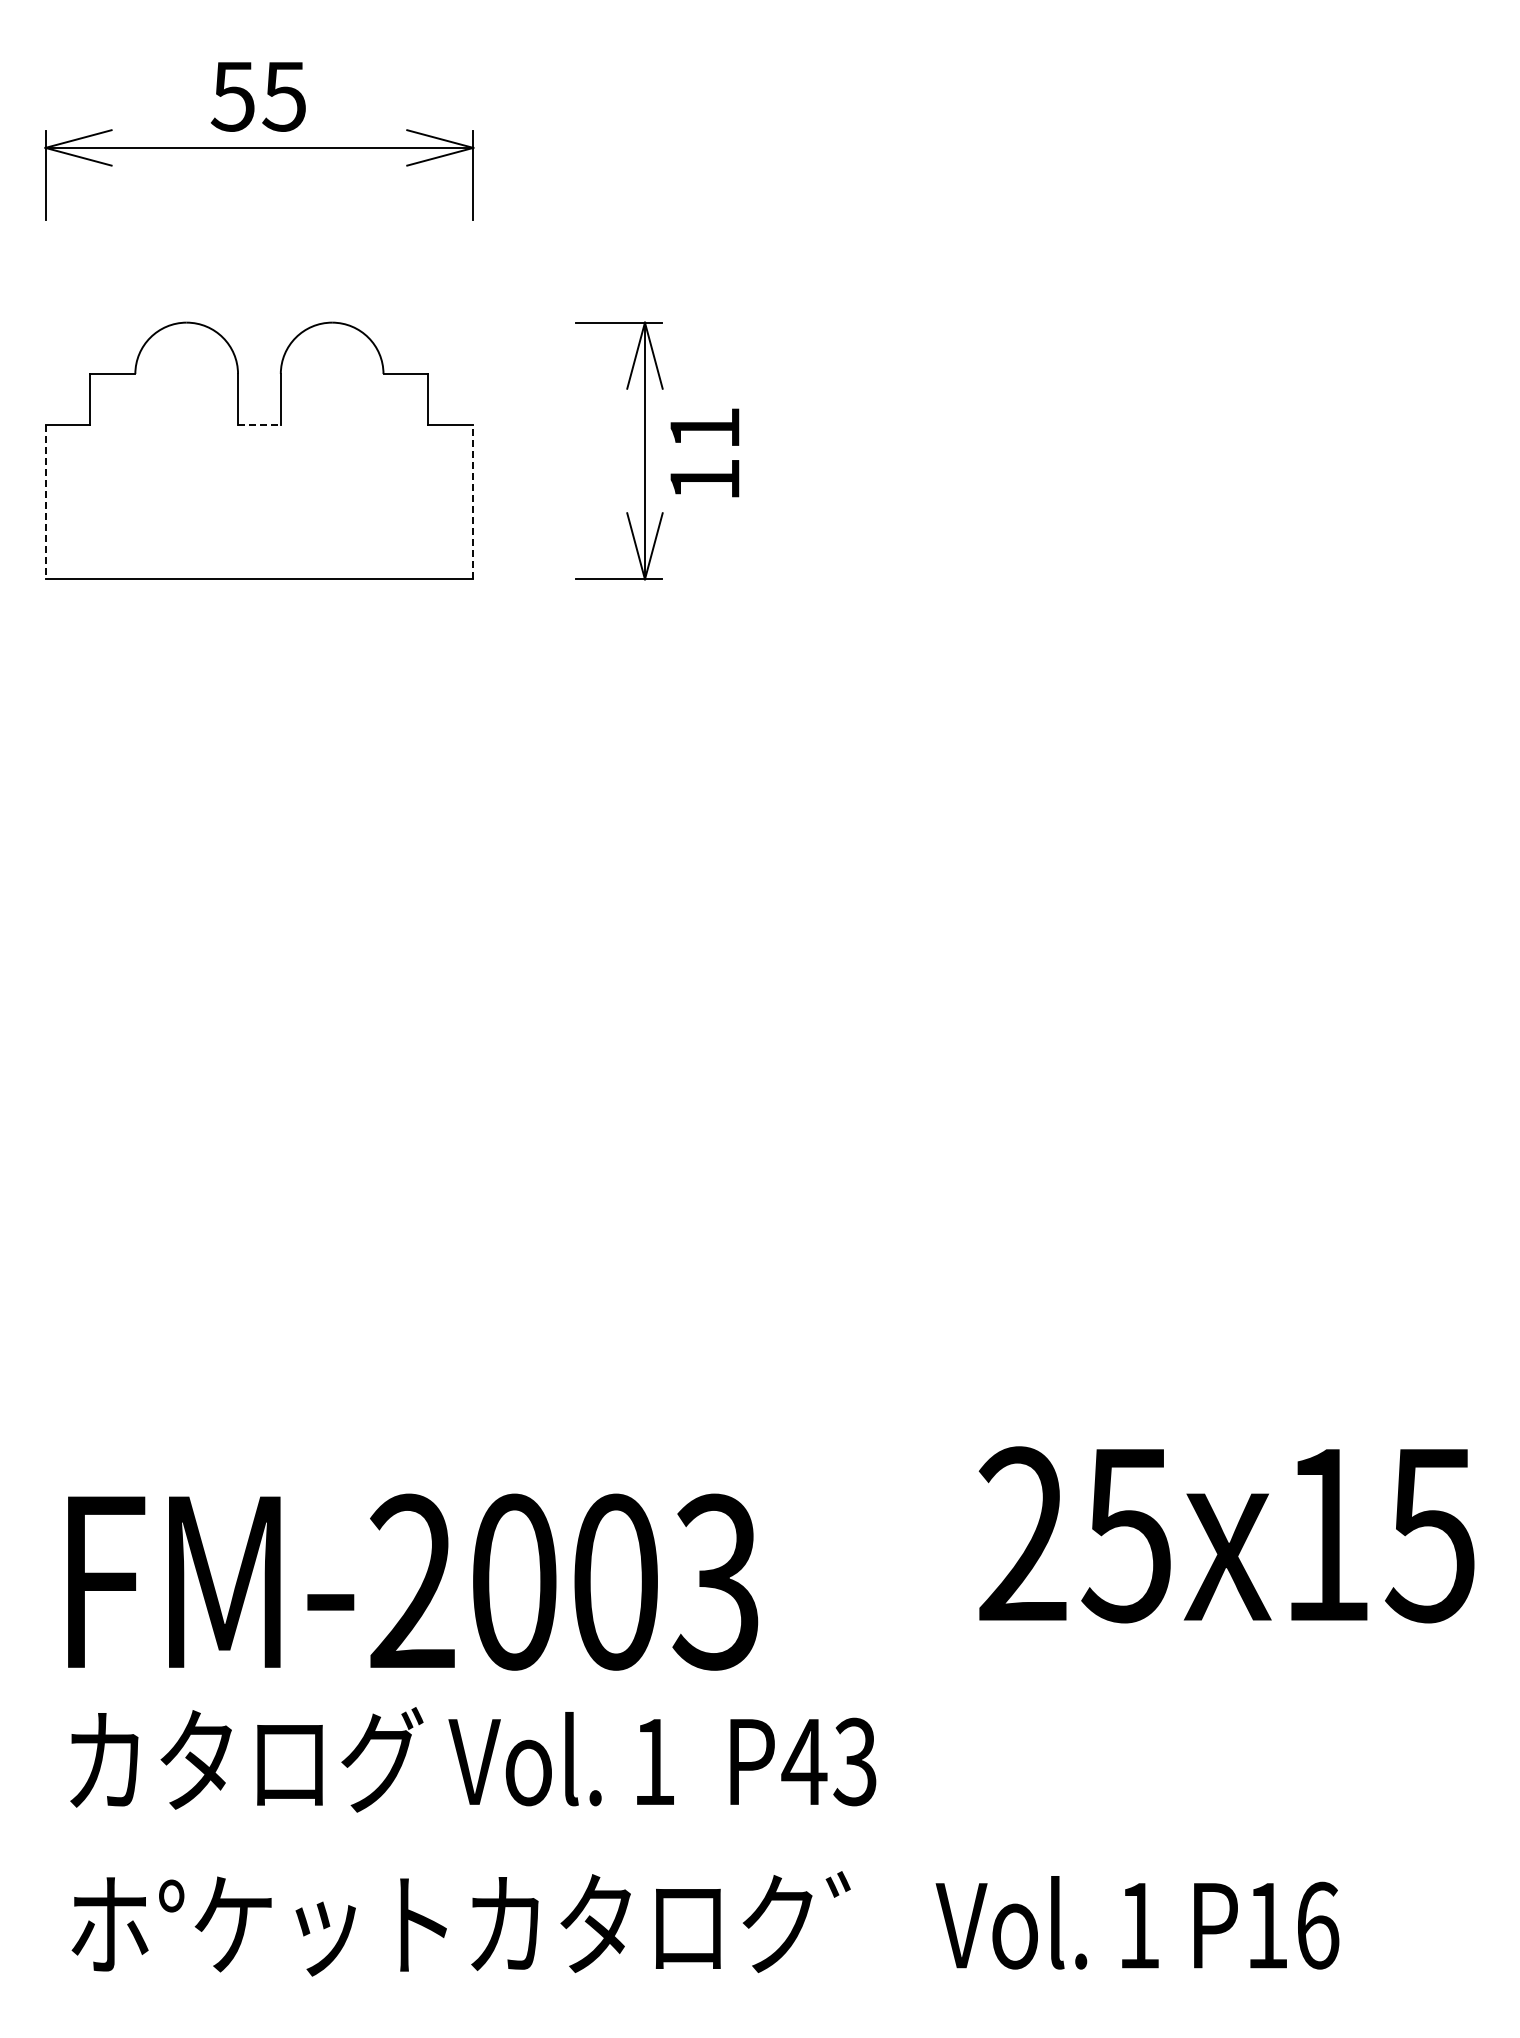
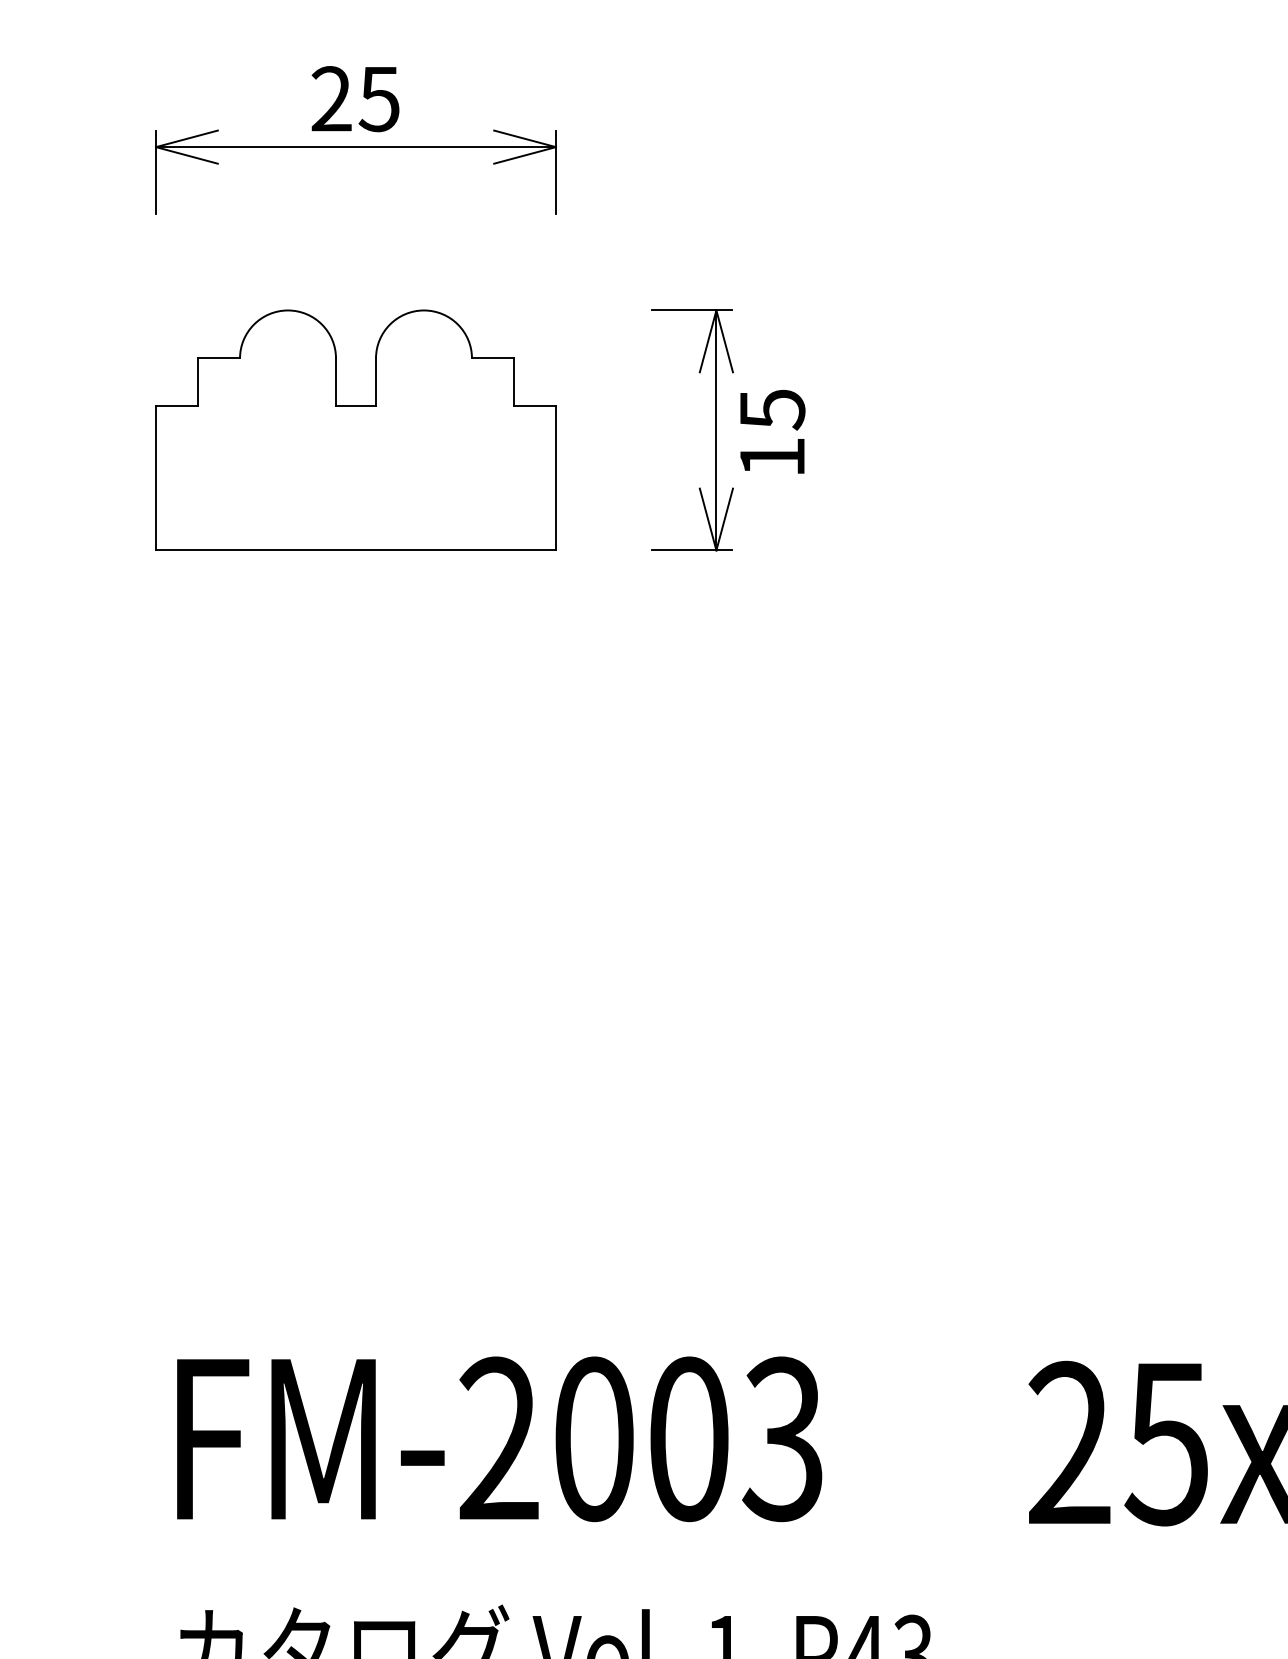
text: (232, 96) -> (330, 99), 55 -> 25
line: (259, 425) -> (356, 406), dashed -> solid
text: (705, 429) -> (772, 410), 11 -> 15
line: (473, 501) -> (556, 477), dashed -> solid
line: (45, 502) -> (156, 478), dashed -> solid
text: (413, 1581) -> (500, 1438), moved

